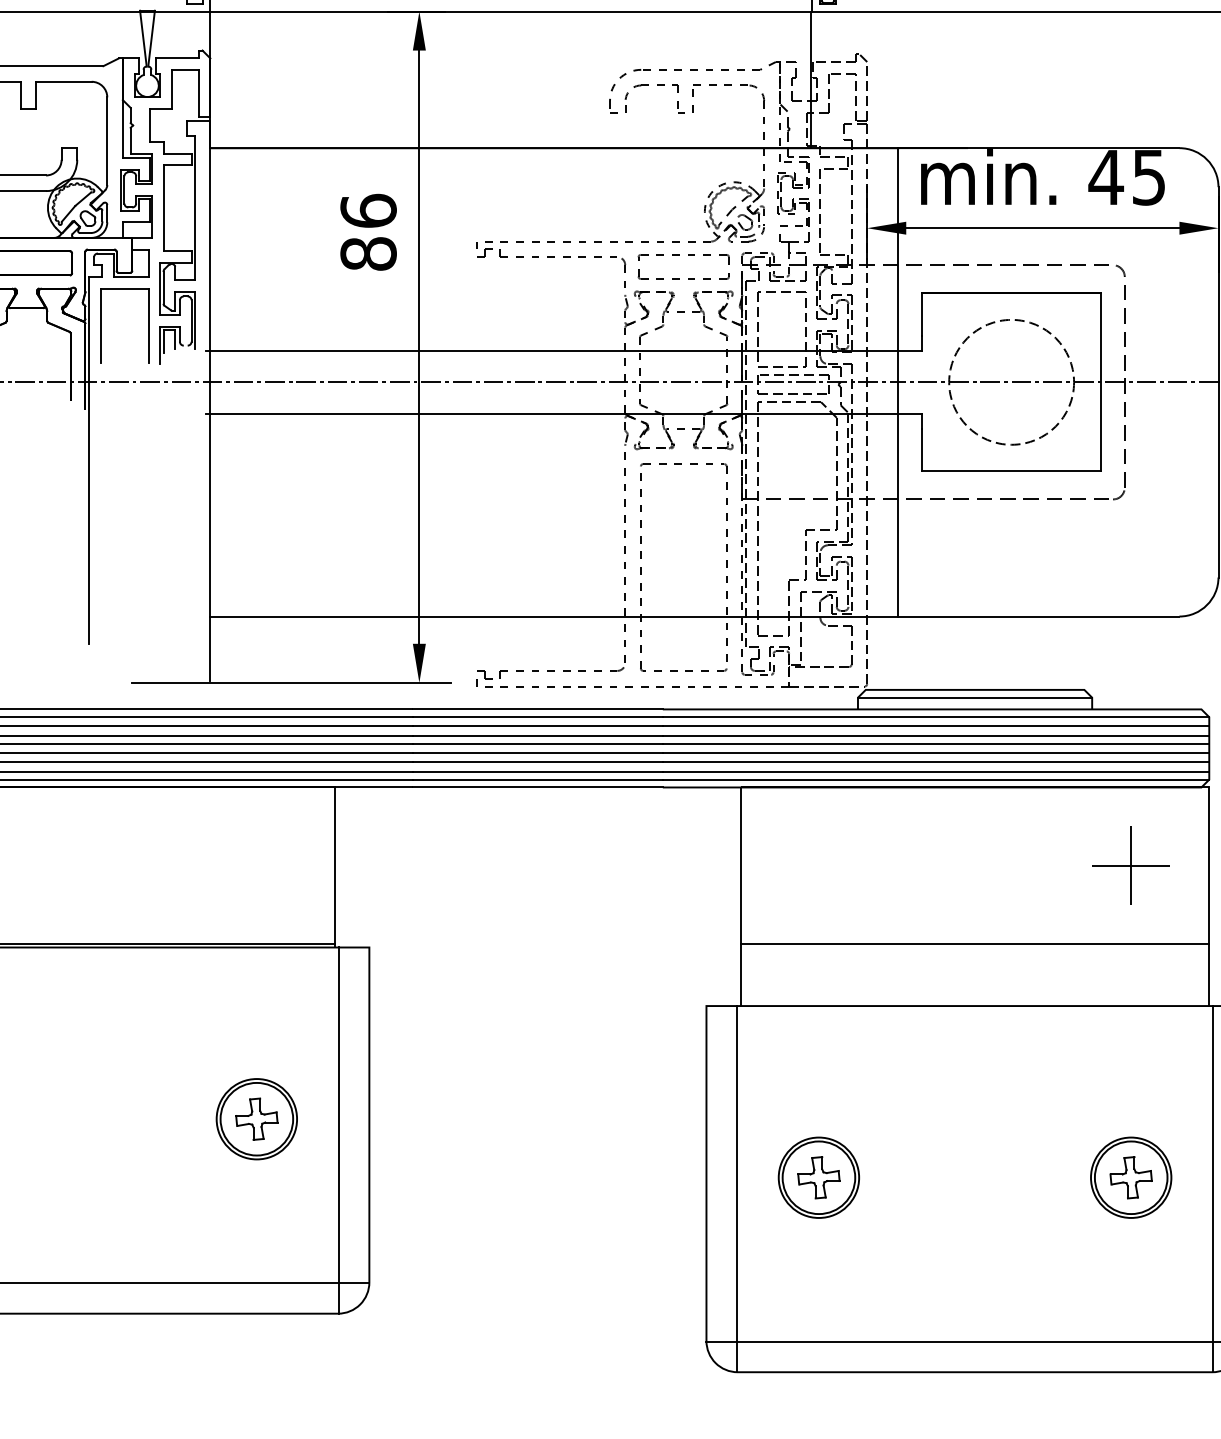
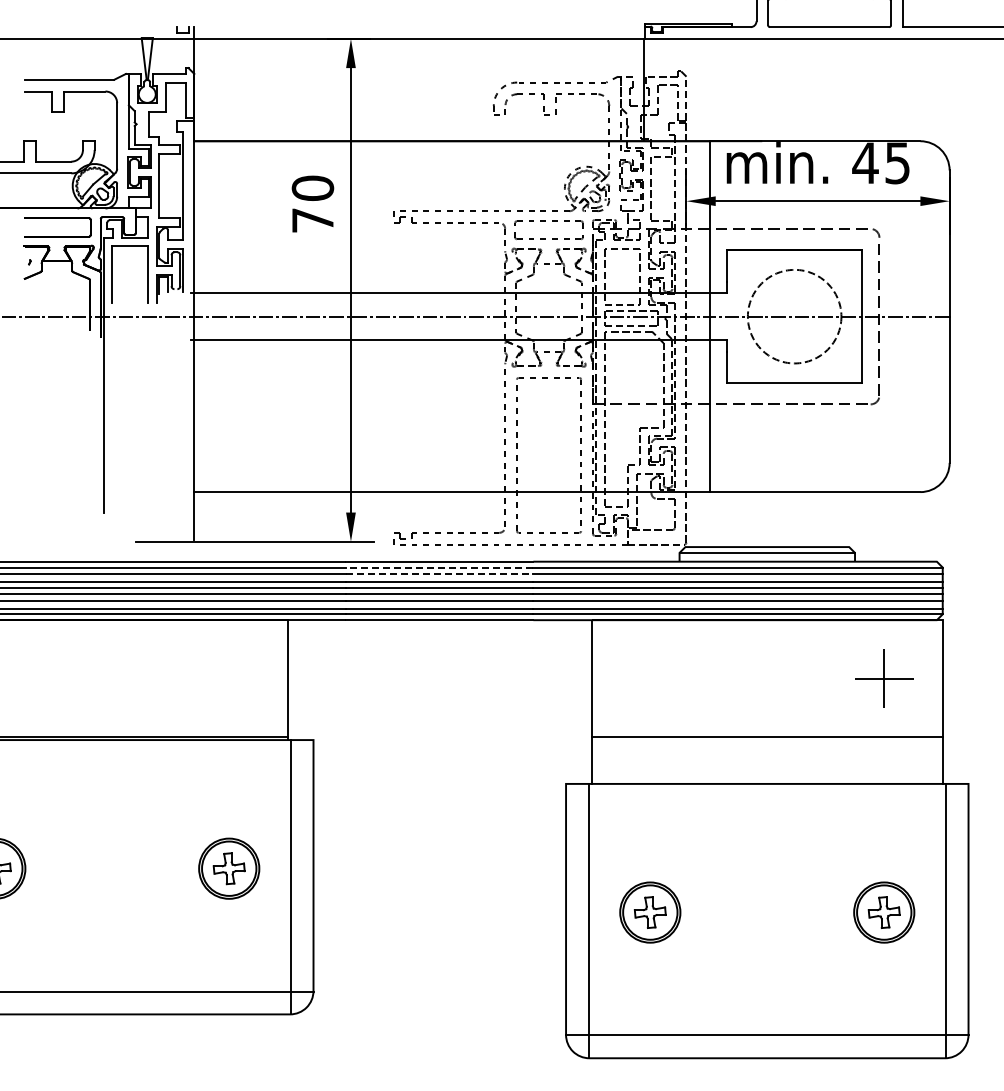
text: (368, 232) -> (312, 204), 86 -> 70
line: (537, 717) -> (439, 567), solid -> dashed
line: (537, 726) -> (439, 574), solid -> dashed

